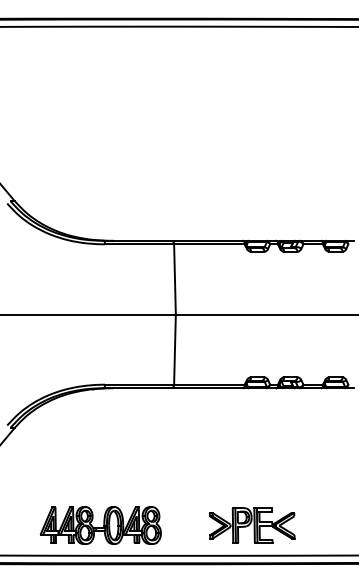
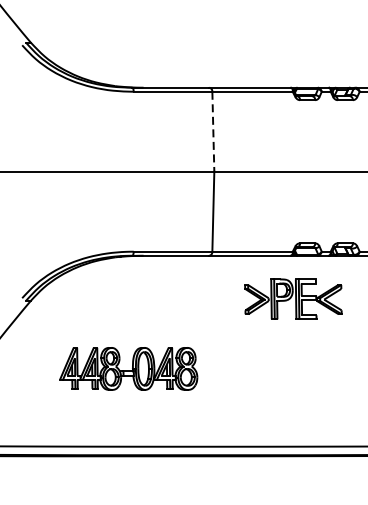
line: (174, 279) -> (212, 131), solid -> dashed
part: (100, 525) -> (128, 368), moved
part: (252, 525) -> (293, 299), moved

